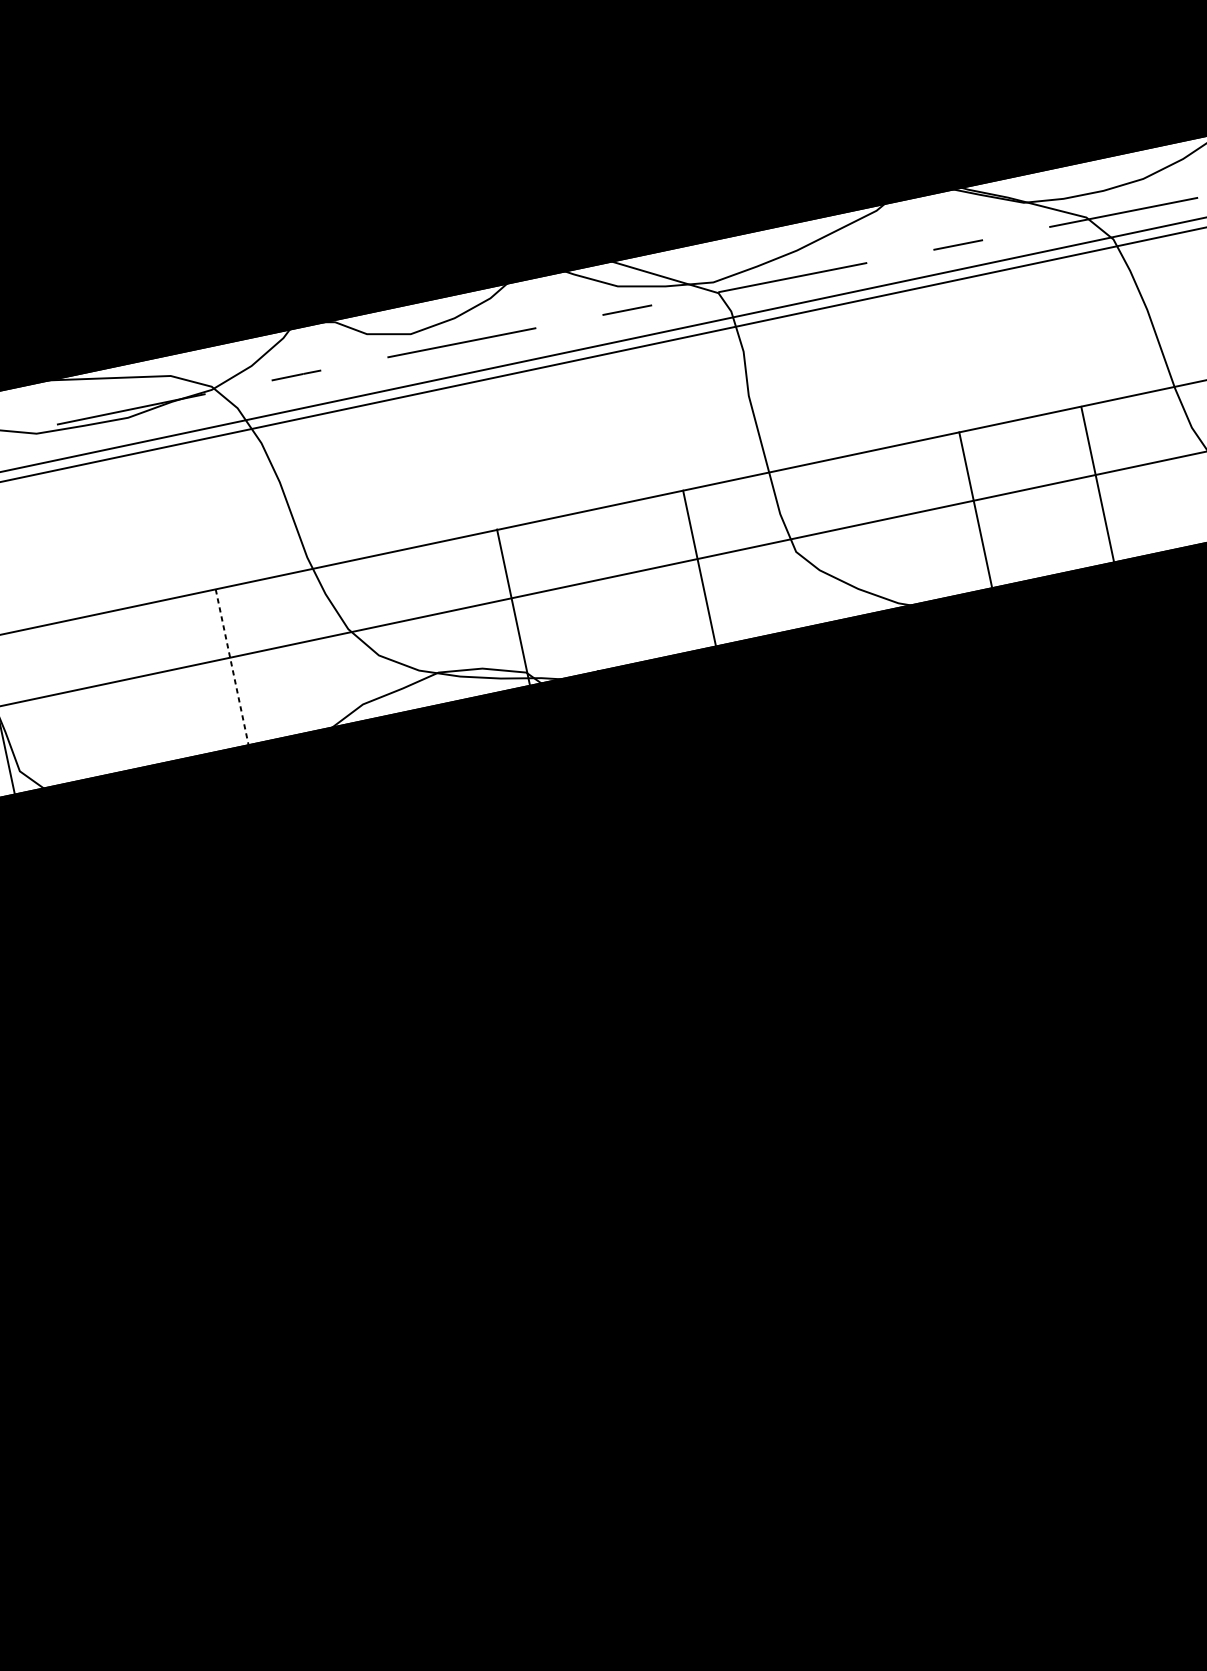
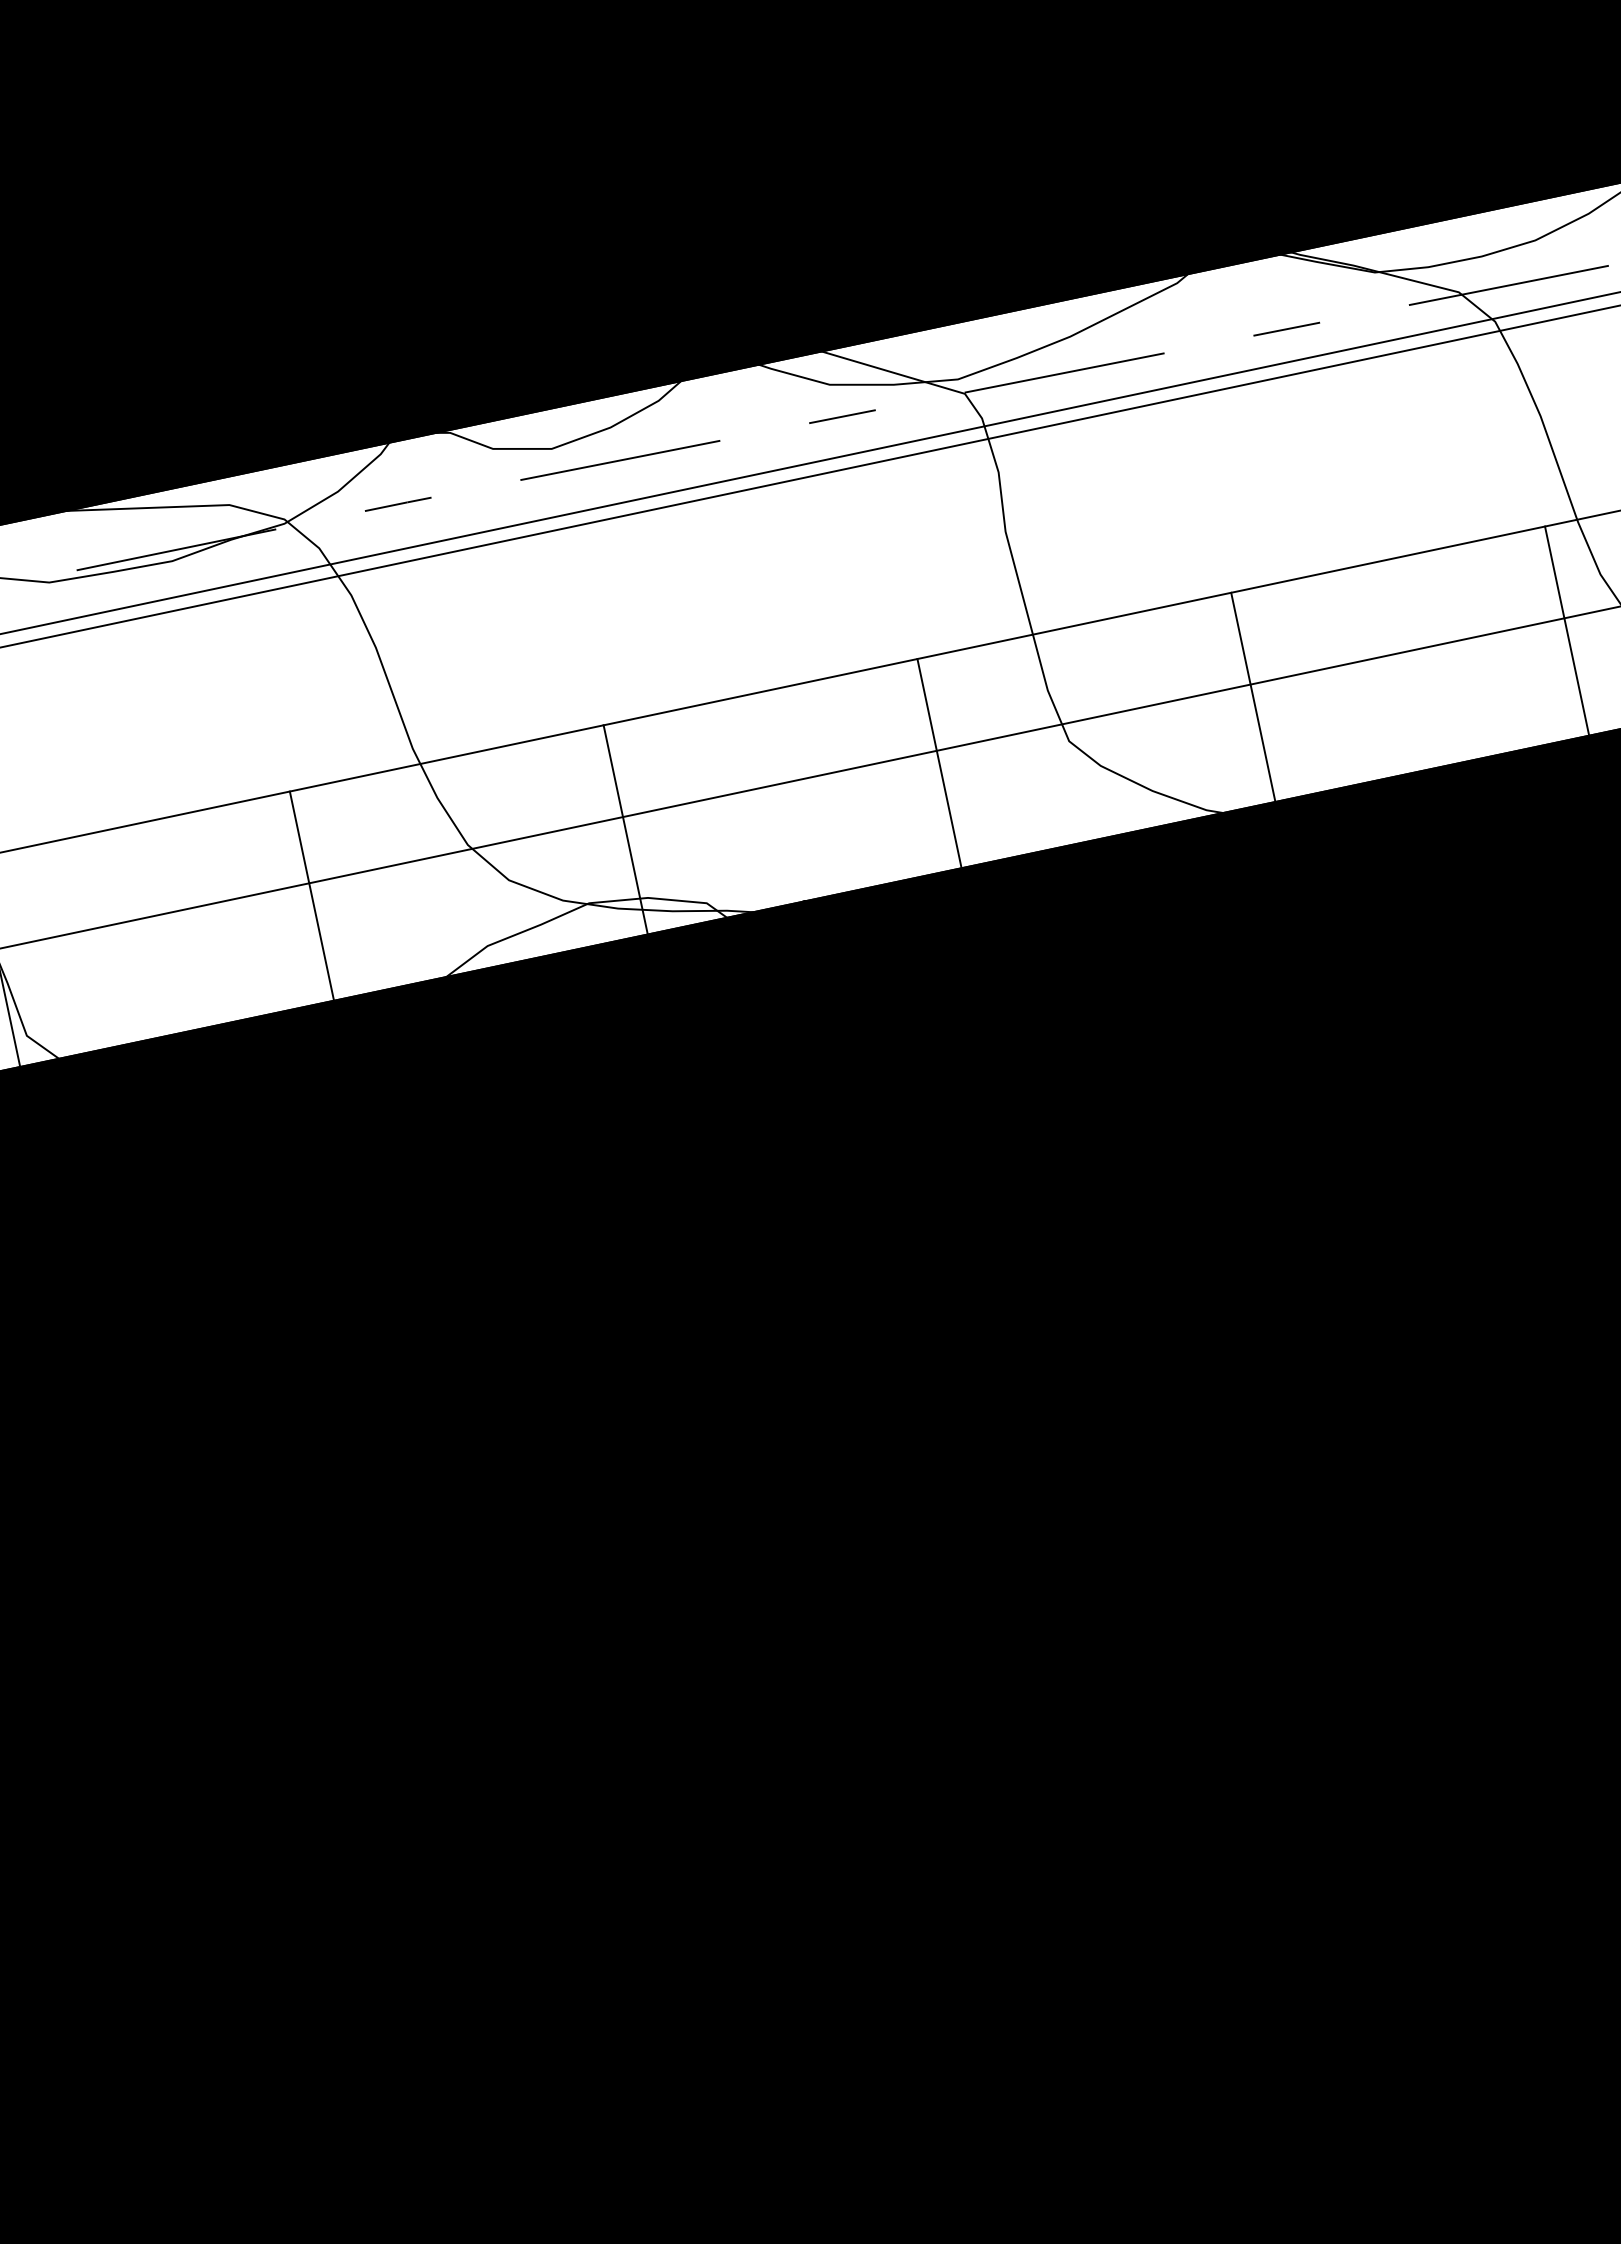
line: (1098, 484) -> (1567, 630), moved
line: (975, 509) -> (1253, 696), moved
line: (513, 607) -> (625, 829), moved
line: (231, 667) -> (311, 896), dashed -> solid

